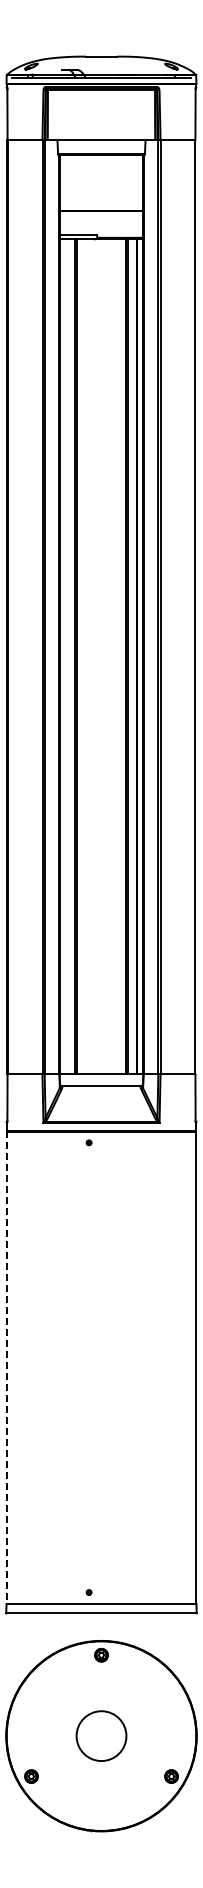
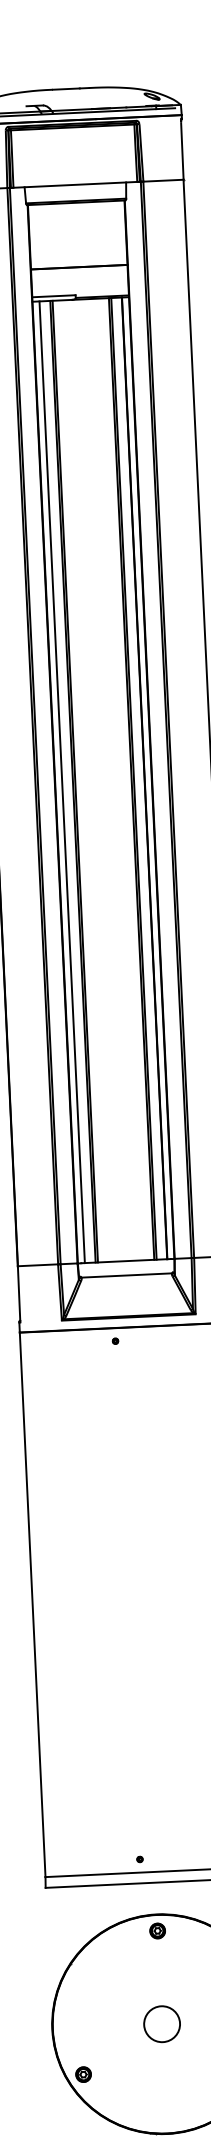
line: (65, 656) -> (61, 782), added
line: (6, 1368) -> (32, 1605), dashed -> solid
circle: (101, 1735) -> (162, 2023), size x0.62

